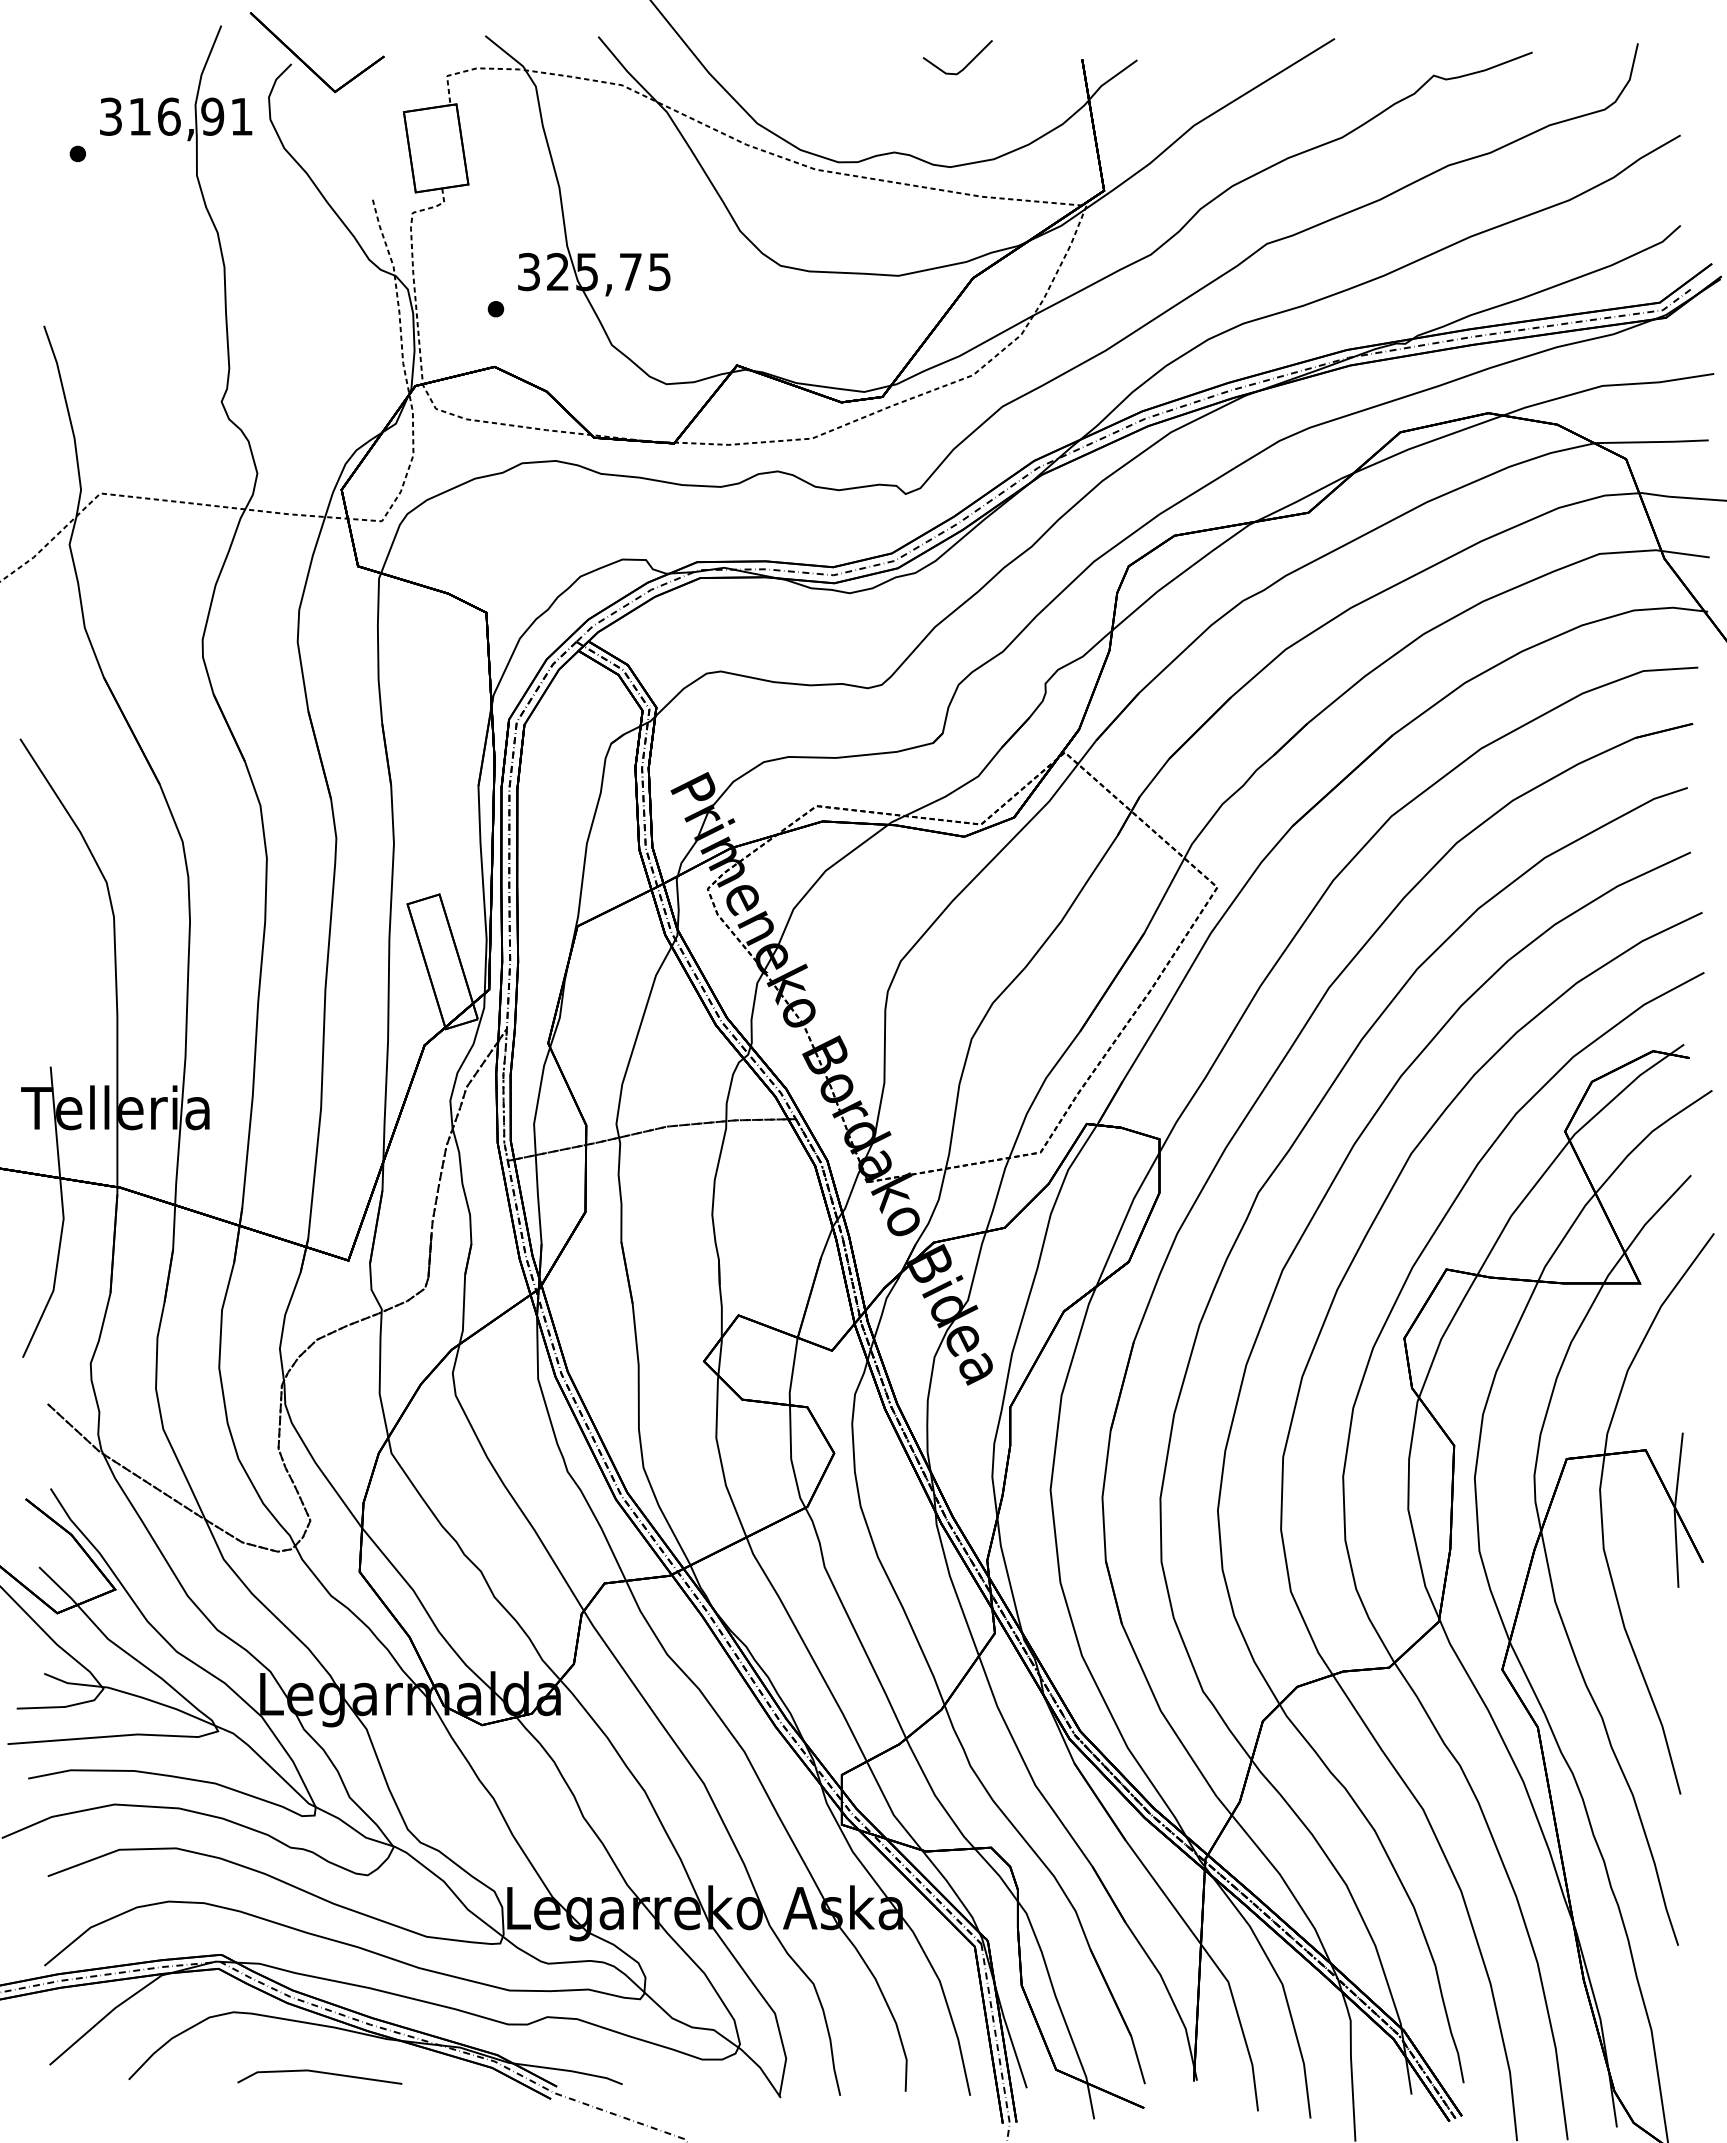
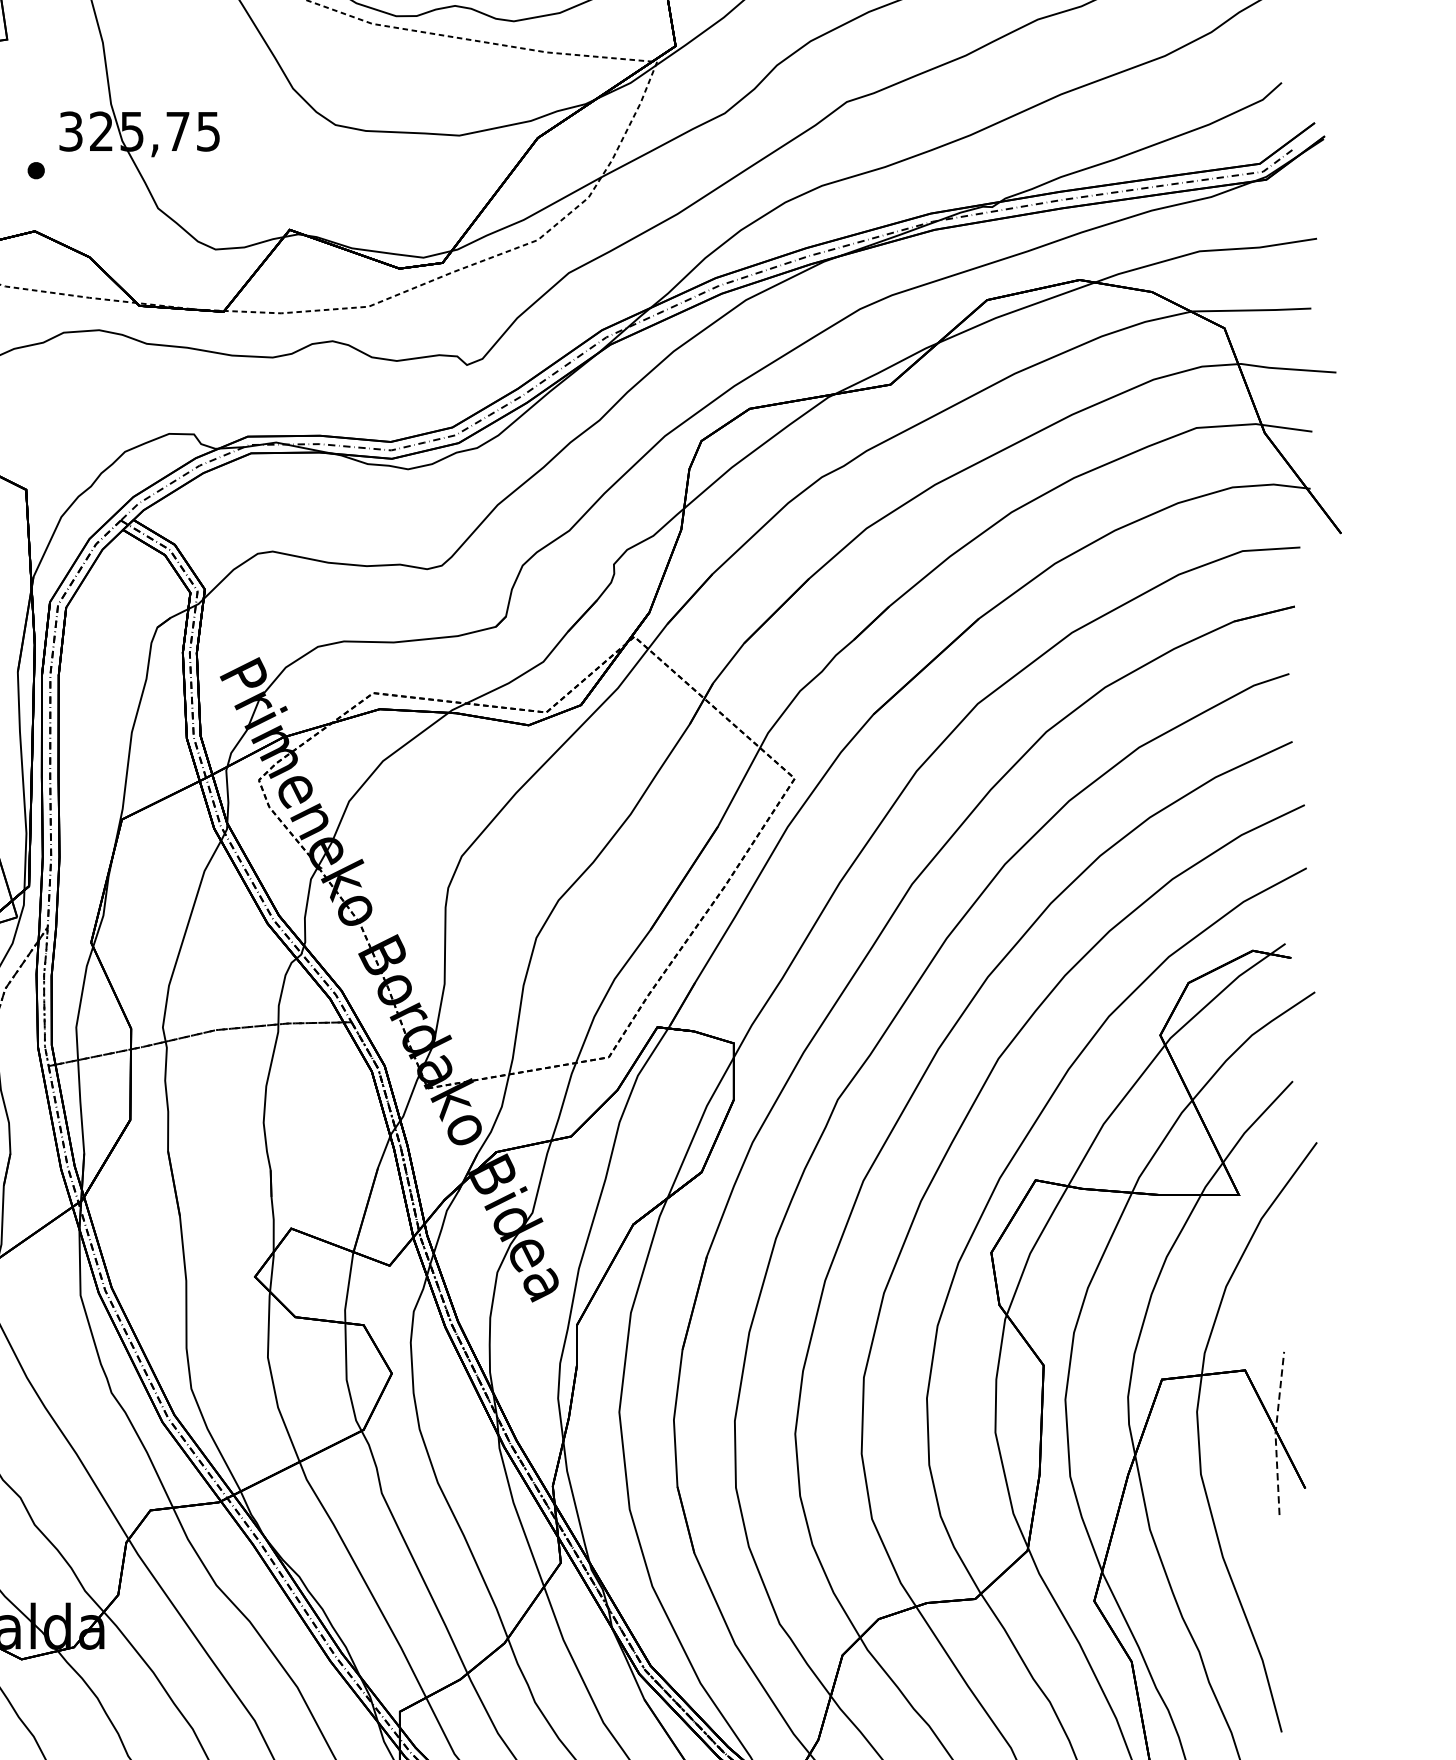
line: (1674, 1510) -> (1275, 1433), solid -> dashed

